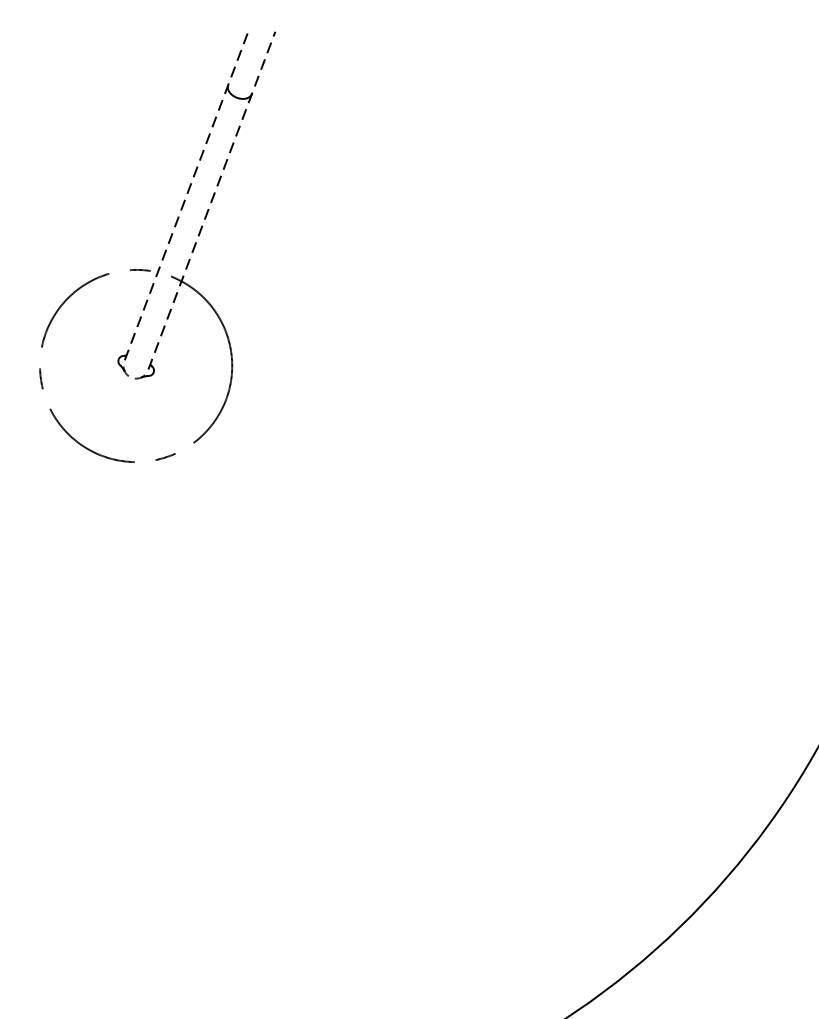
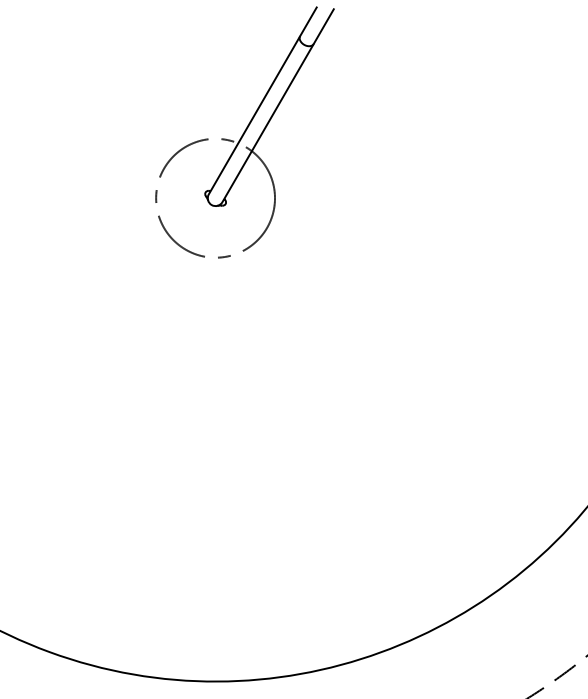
line: (134, 378) -> (213, 205), dashed -> solid

